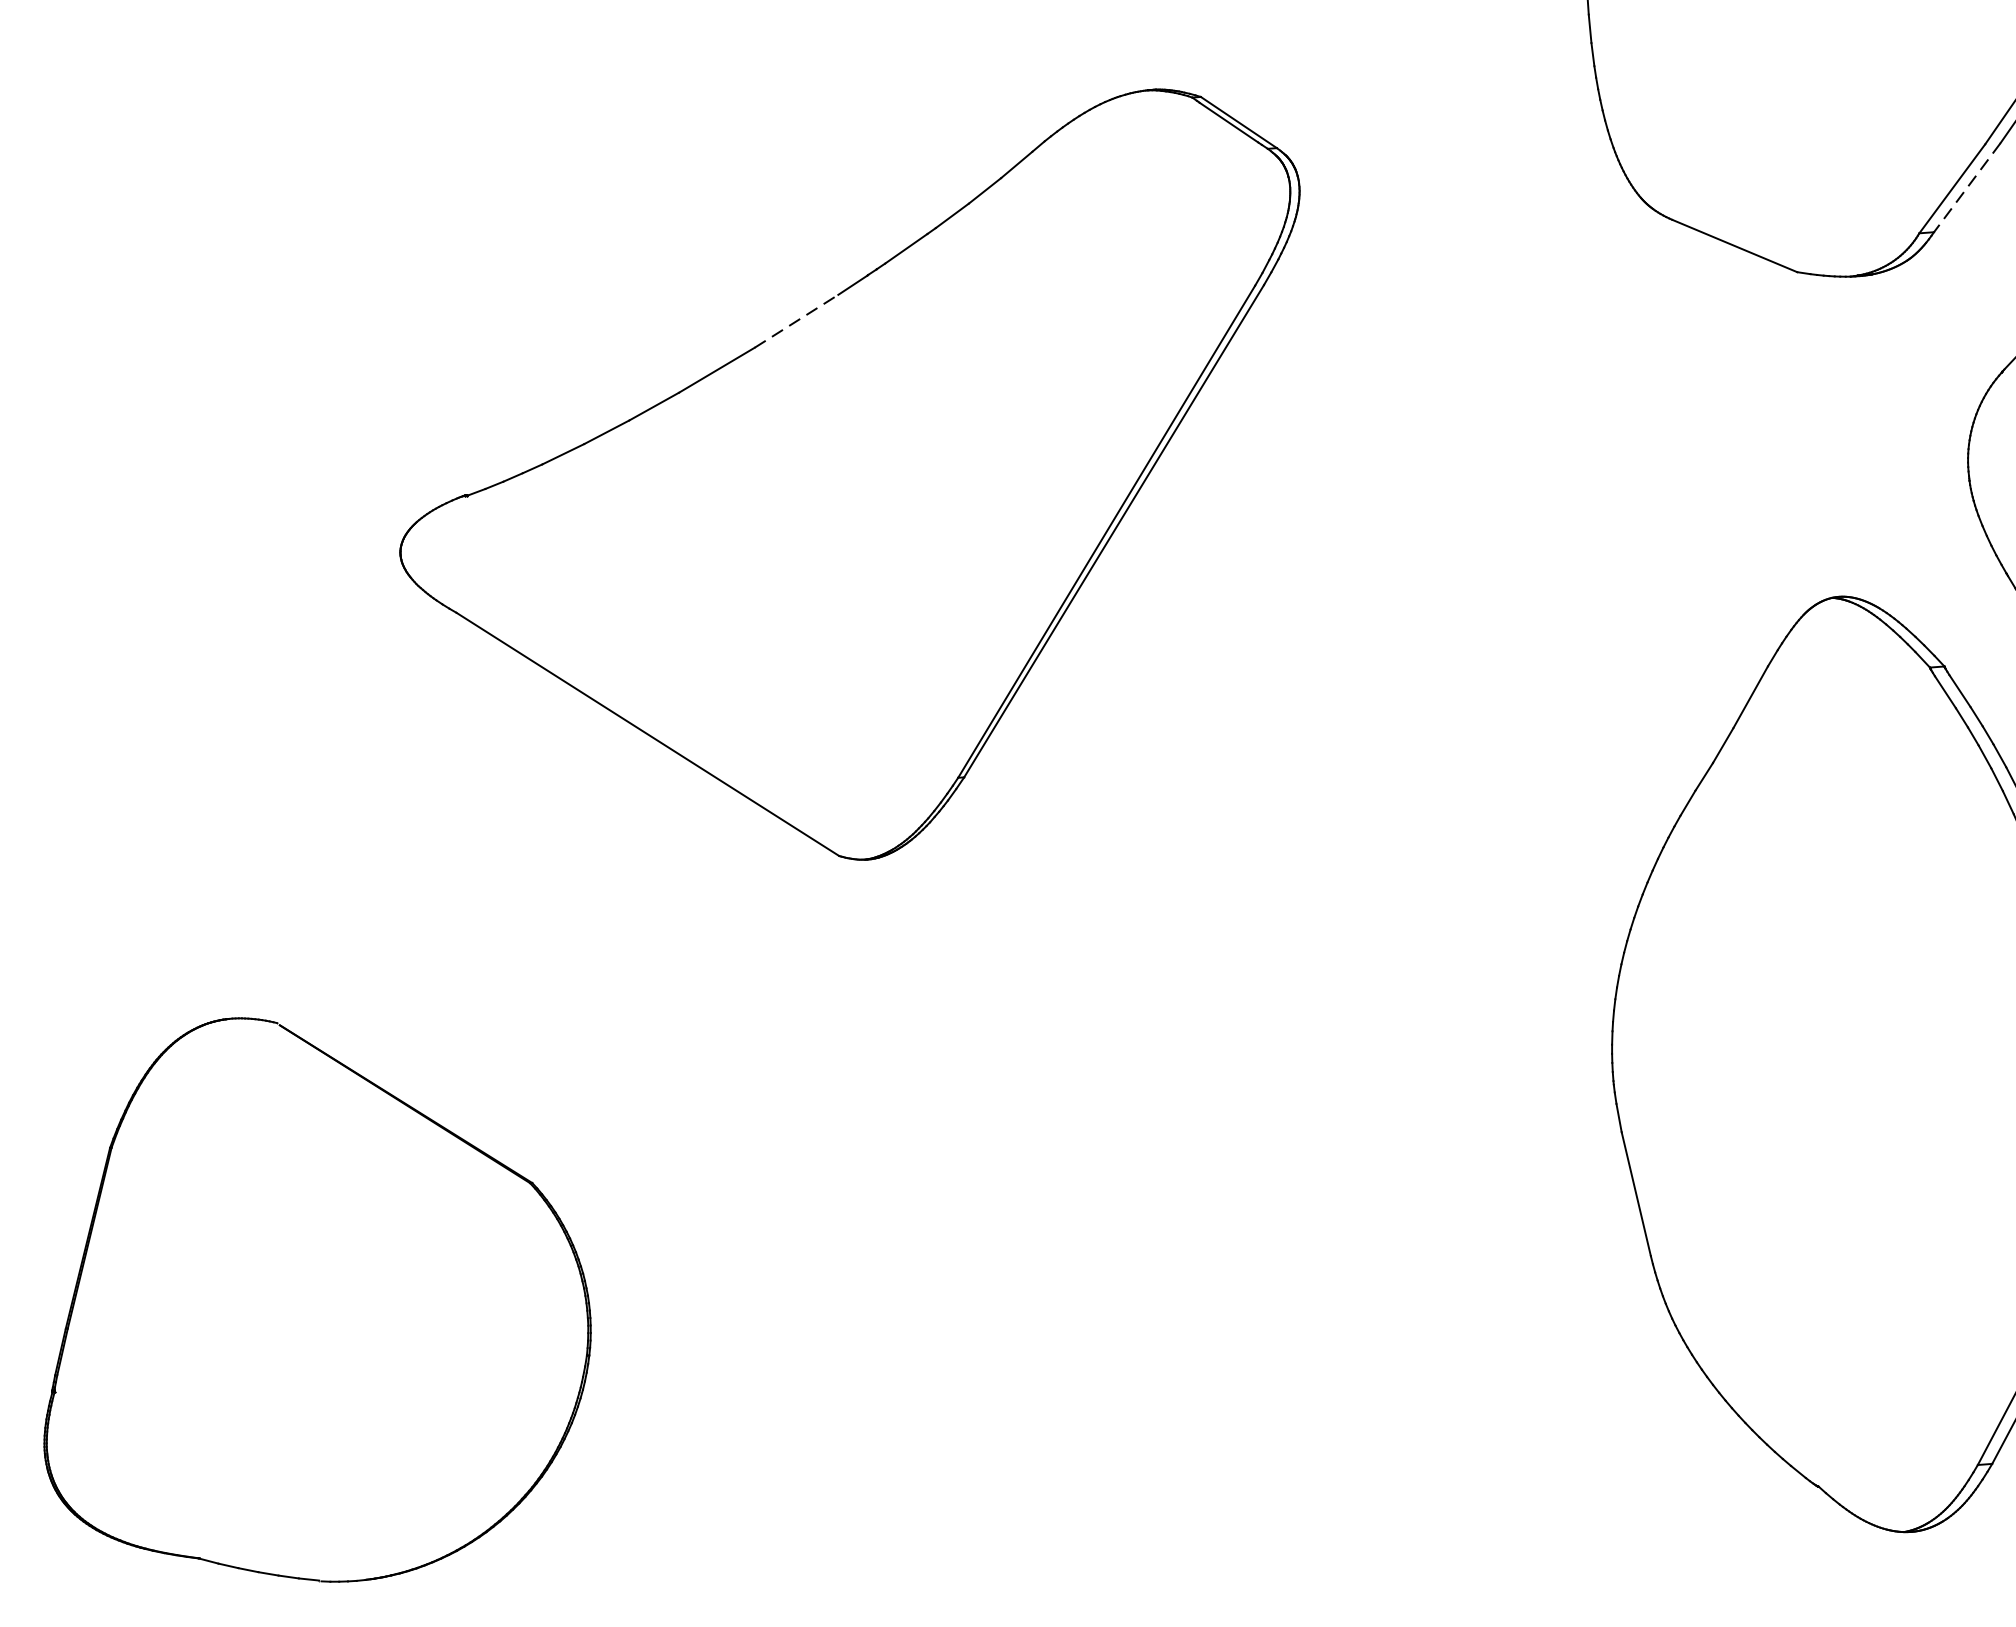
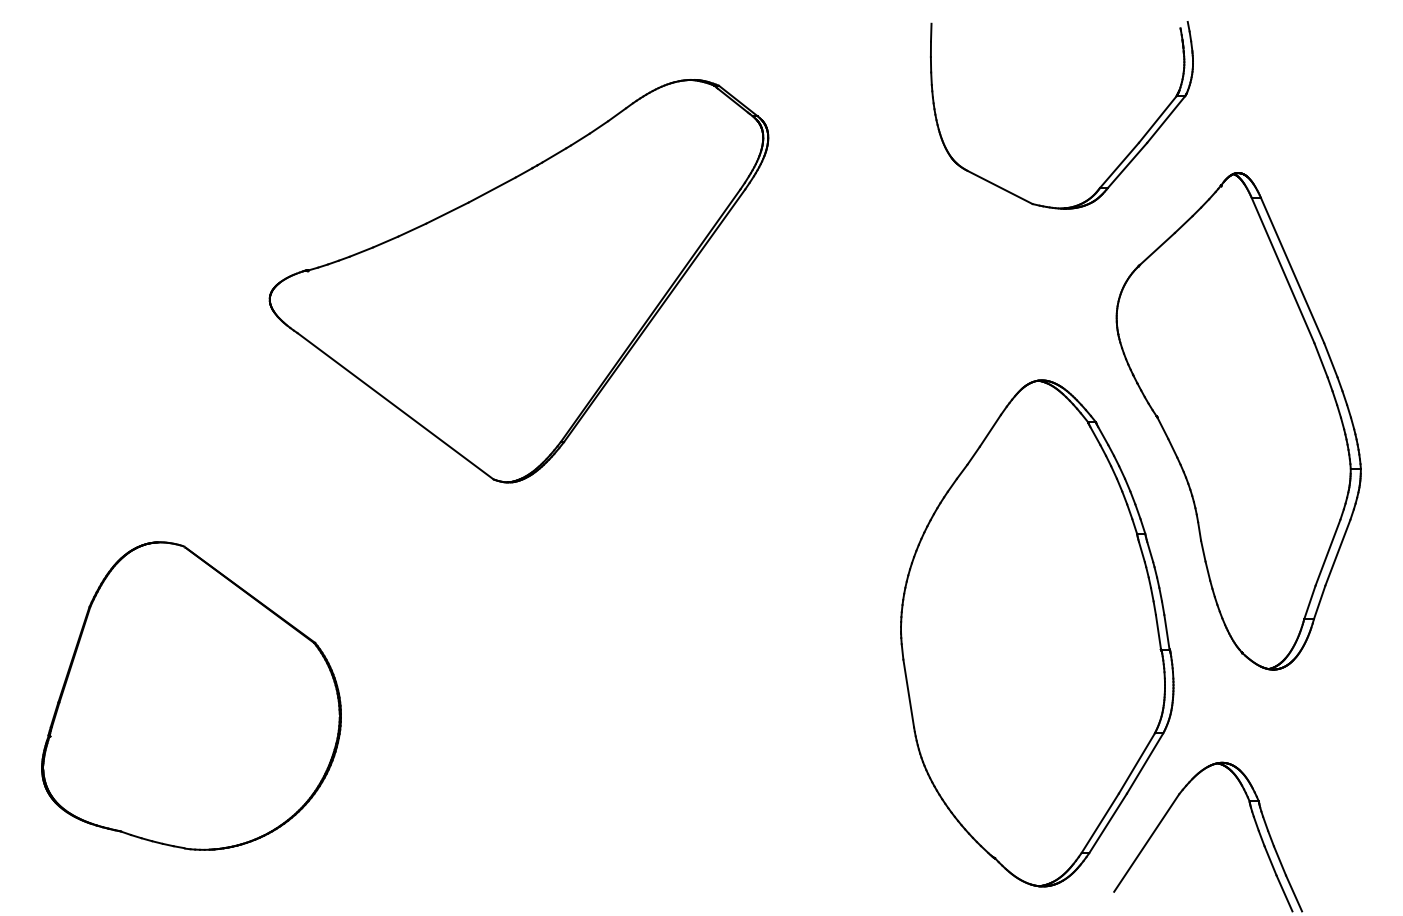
line: (1967, 187) -> (1127, 165), dashed -> solid
line: (797, 322) -> (492, 190), dashed -> solid

